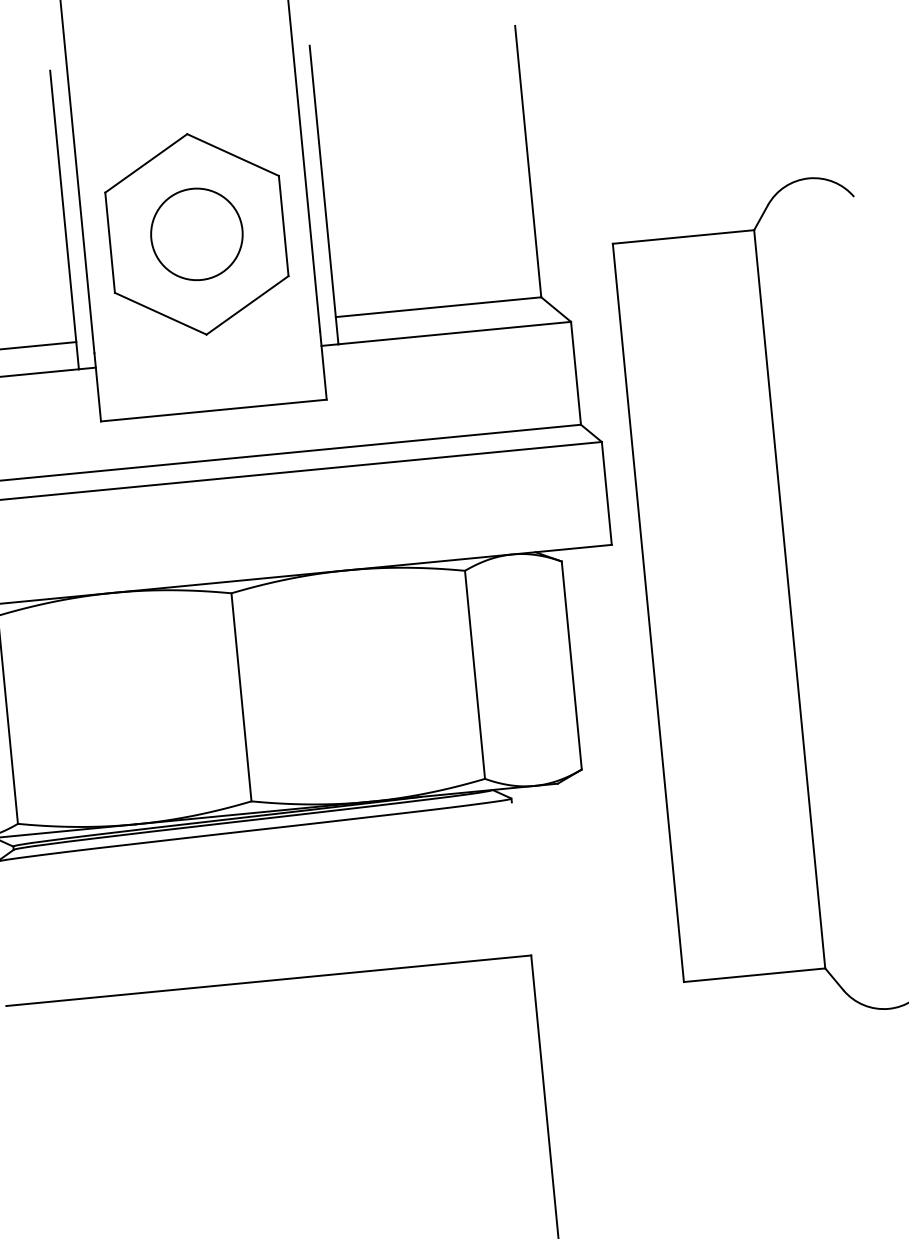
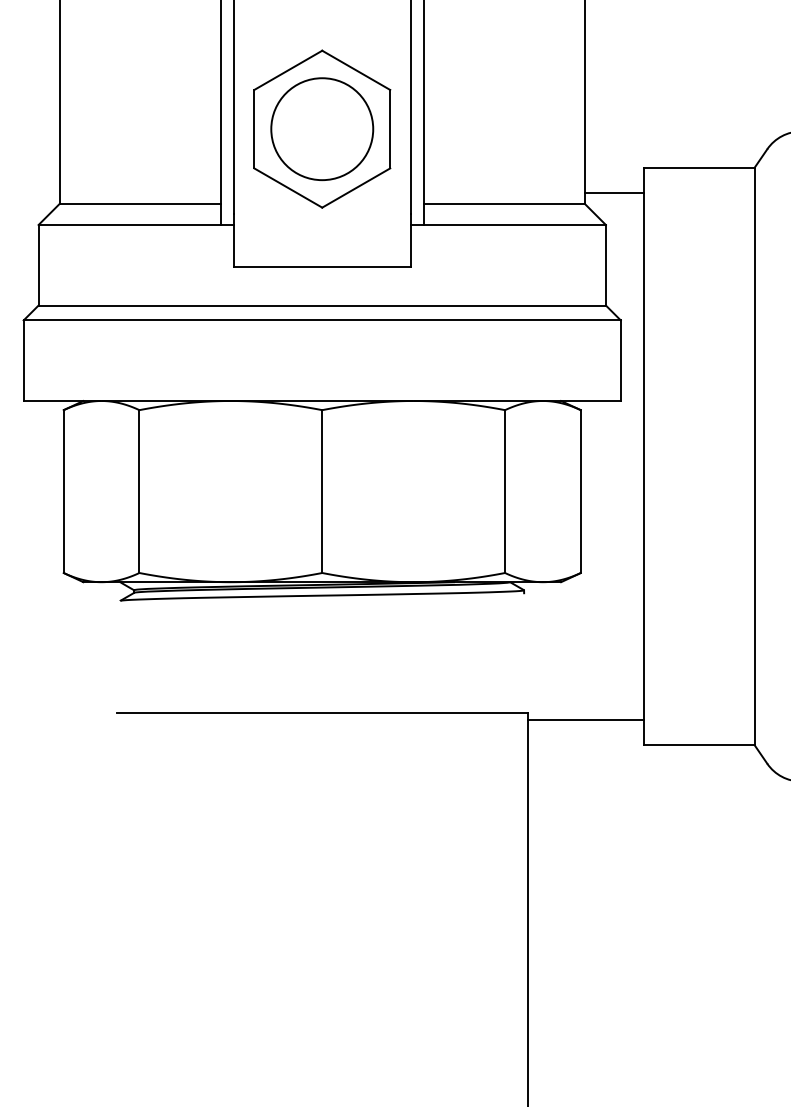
circle: (197, 234) -> (322, 129), size x1.43
line: (578, 280) -> (614, 193), added
line: (605, 956) -> (585, 719), added

